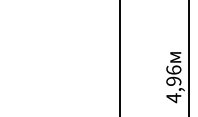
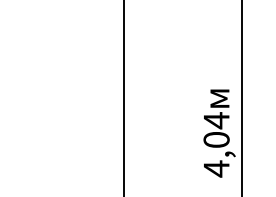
text: (173, 75) -> (216, 129), 4,96 -> 4,04

